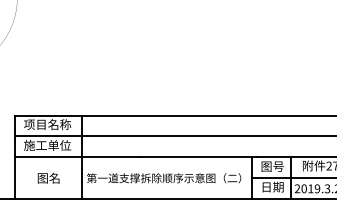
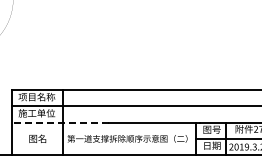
line: (77, 157) -> (60, 122), solid -> dashed

